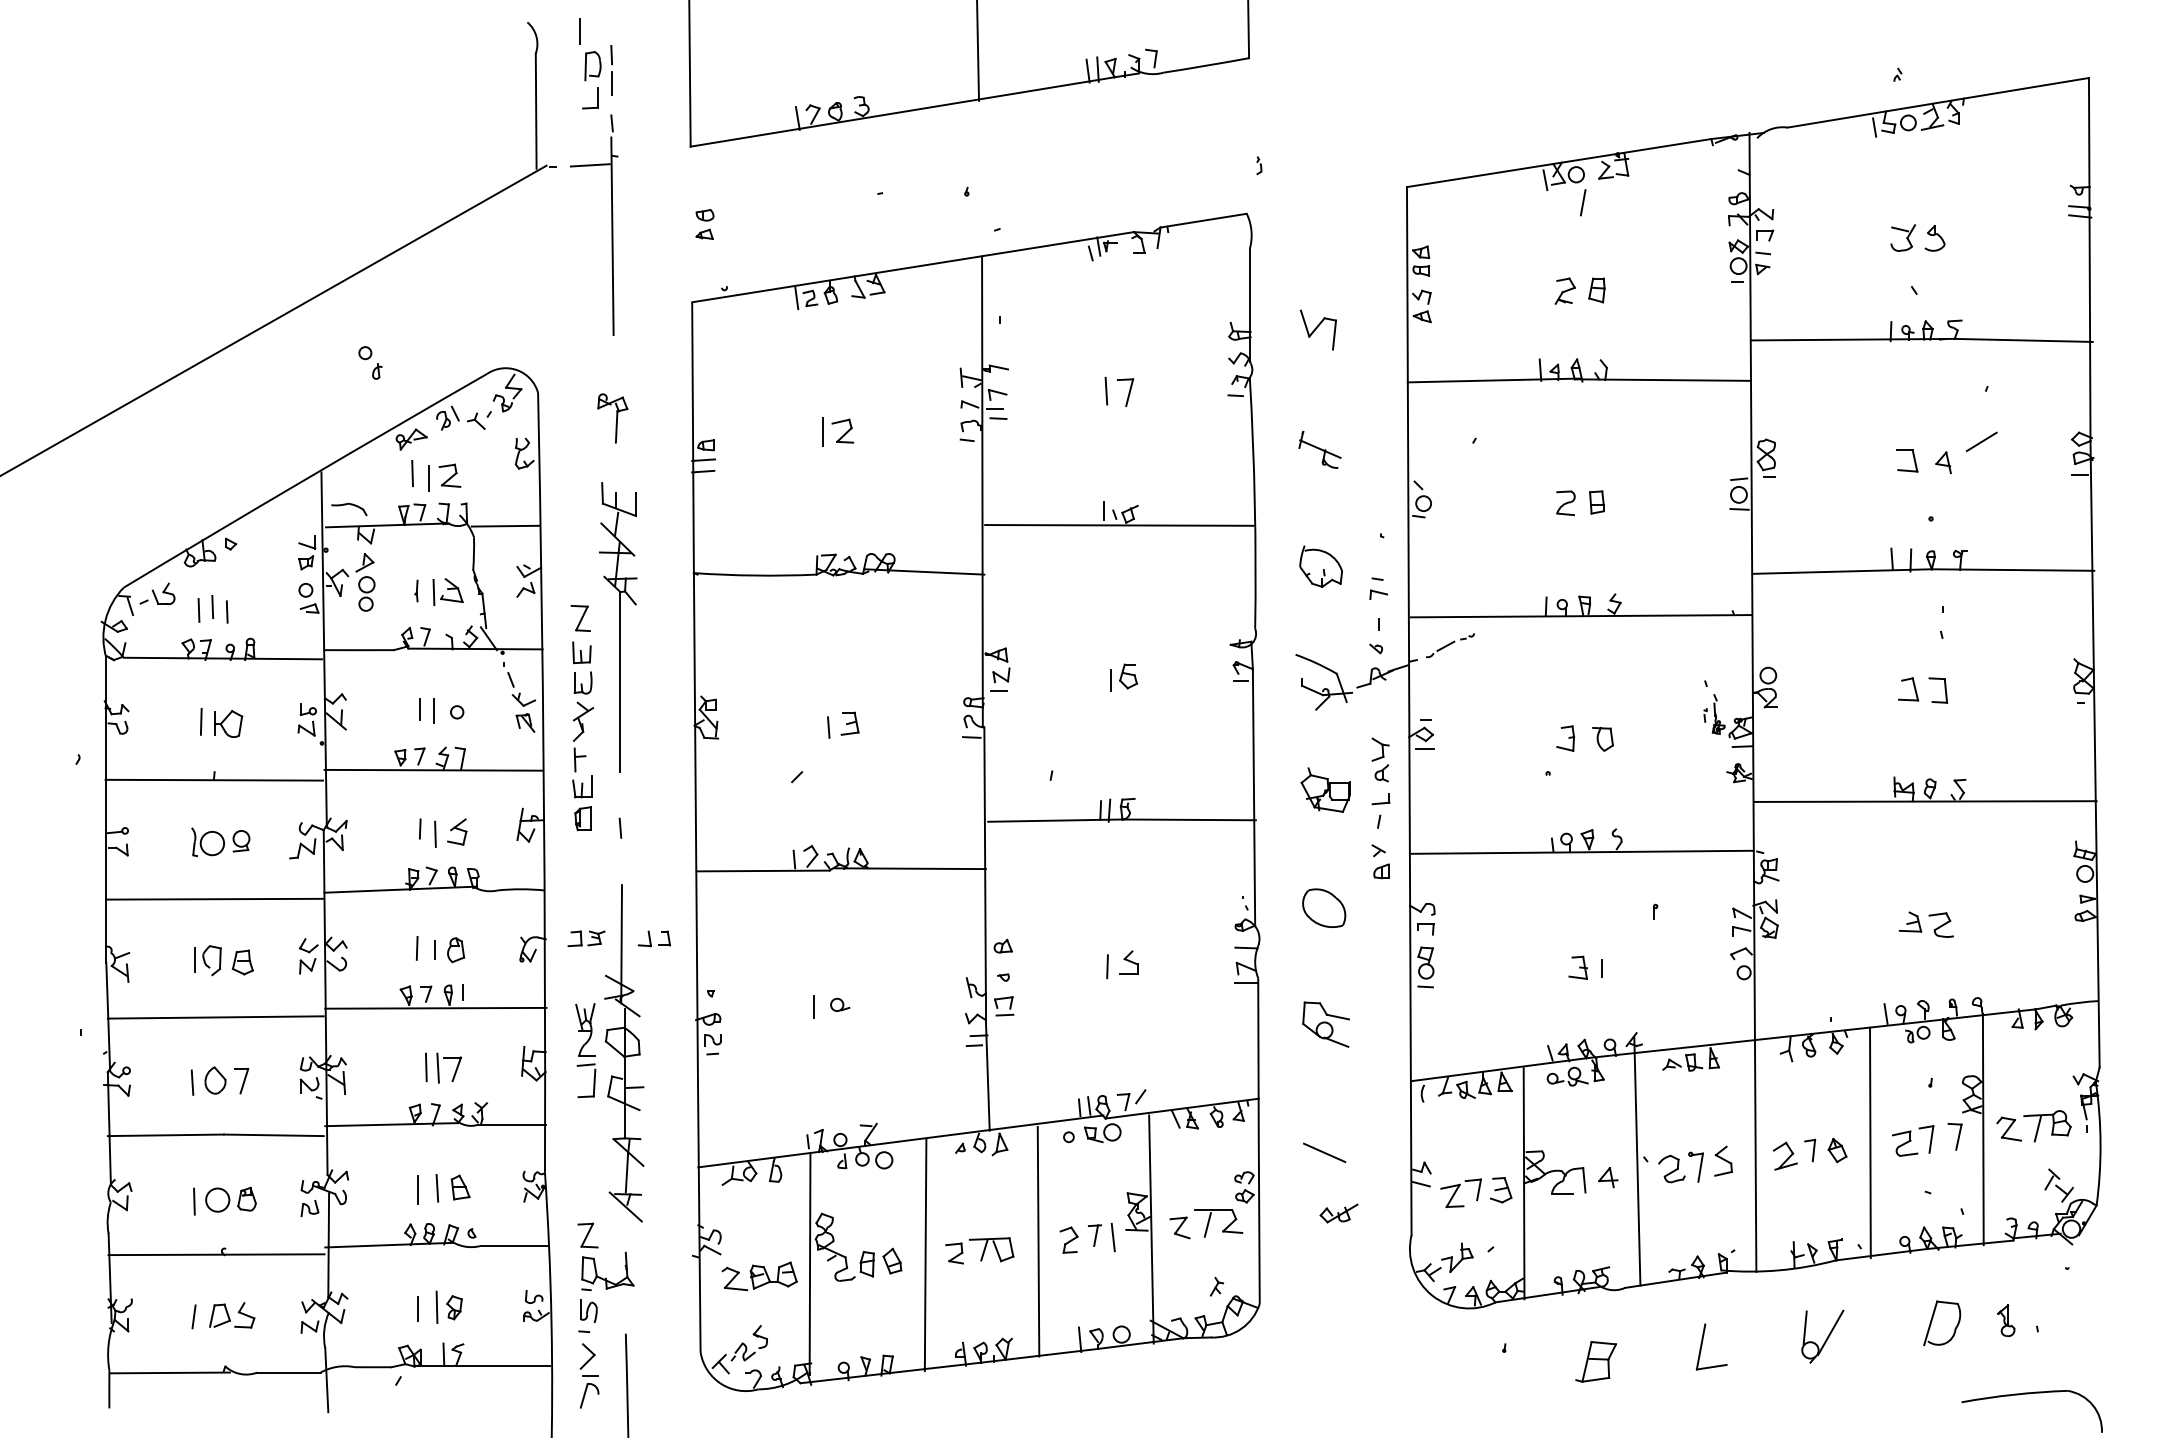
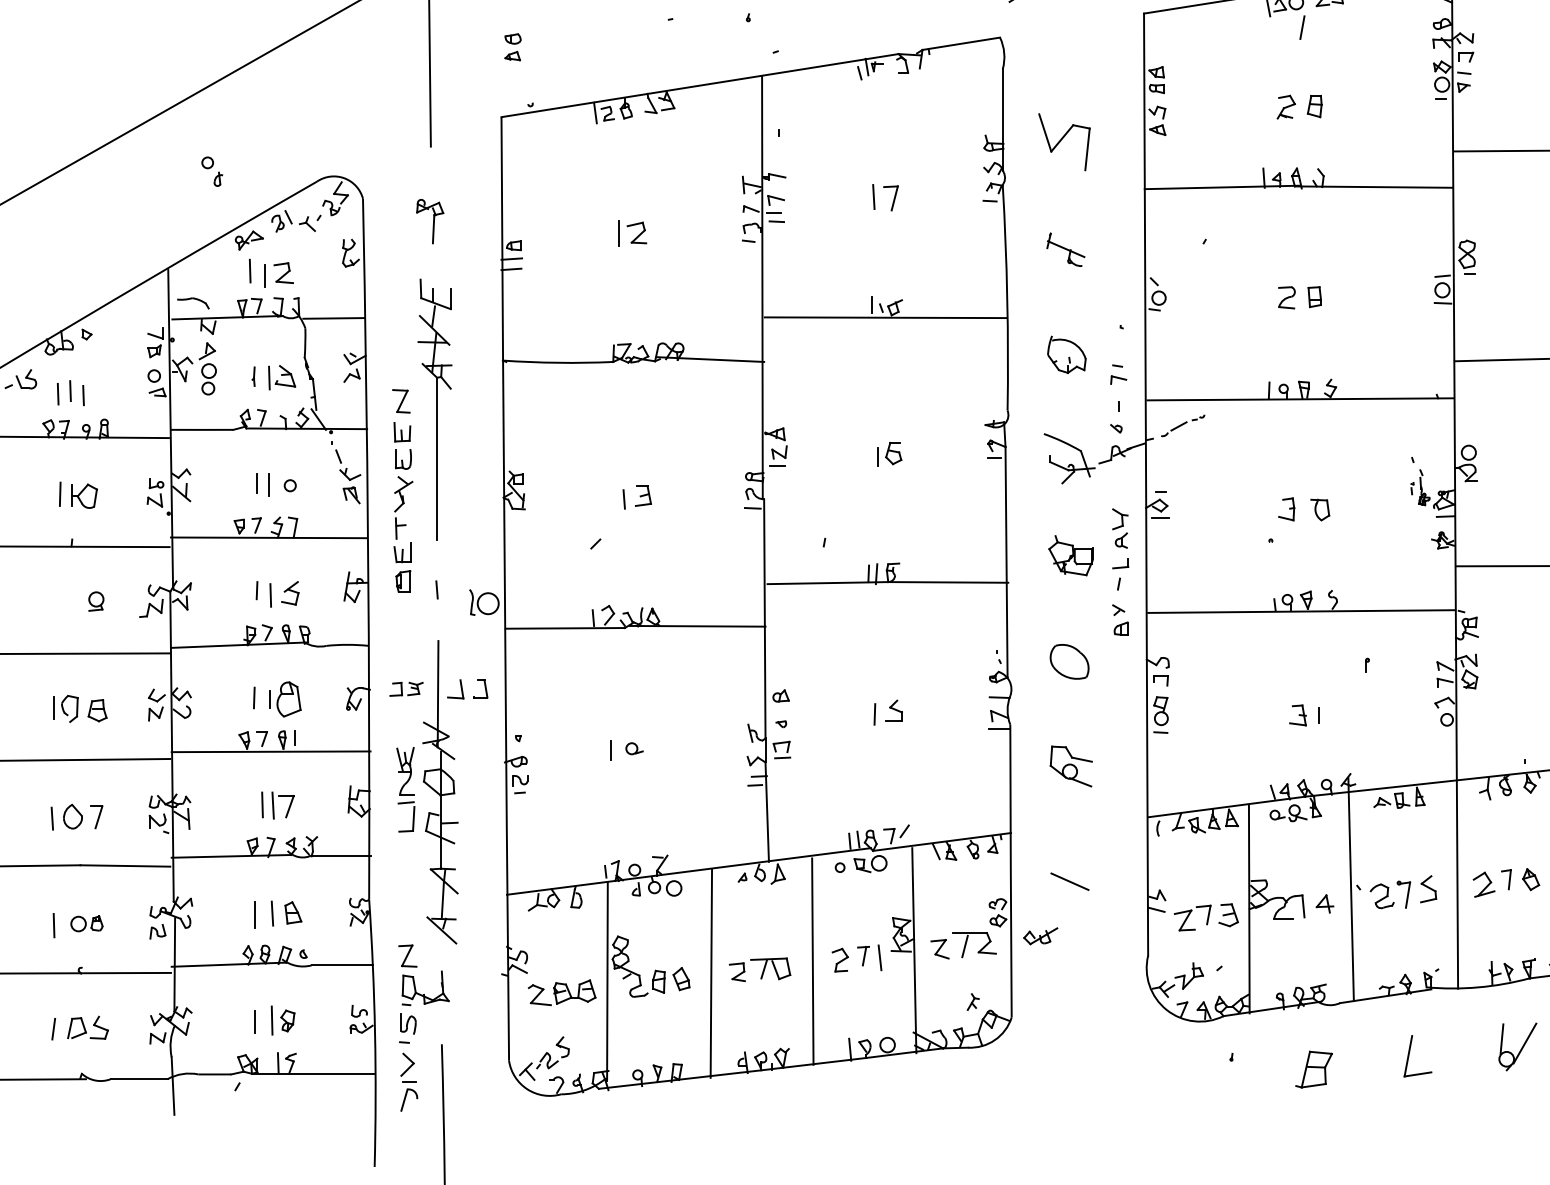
part: (1318, 329) -> (1064, 141), size x1.6
part: (207, 842) -> (483, 602), moved
part: (653, 938) -> (466, 689), size x1.4
part: (456, 950) -> (289, 699), size x1.6
part: (230, 1199) -> (86, 923), size x0.7
part: (1338, 1213) -> (1040, 936), moved

